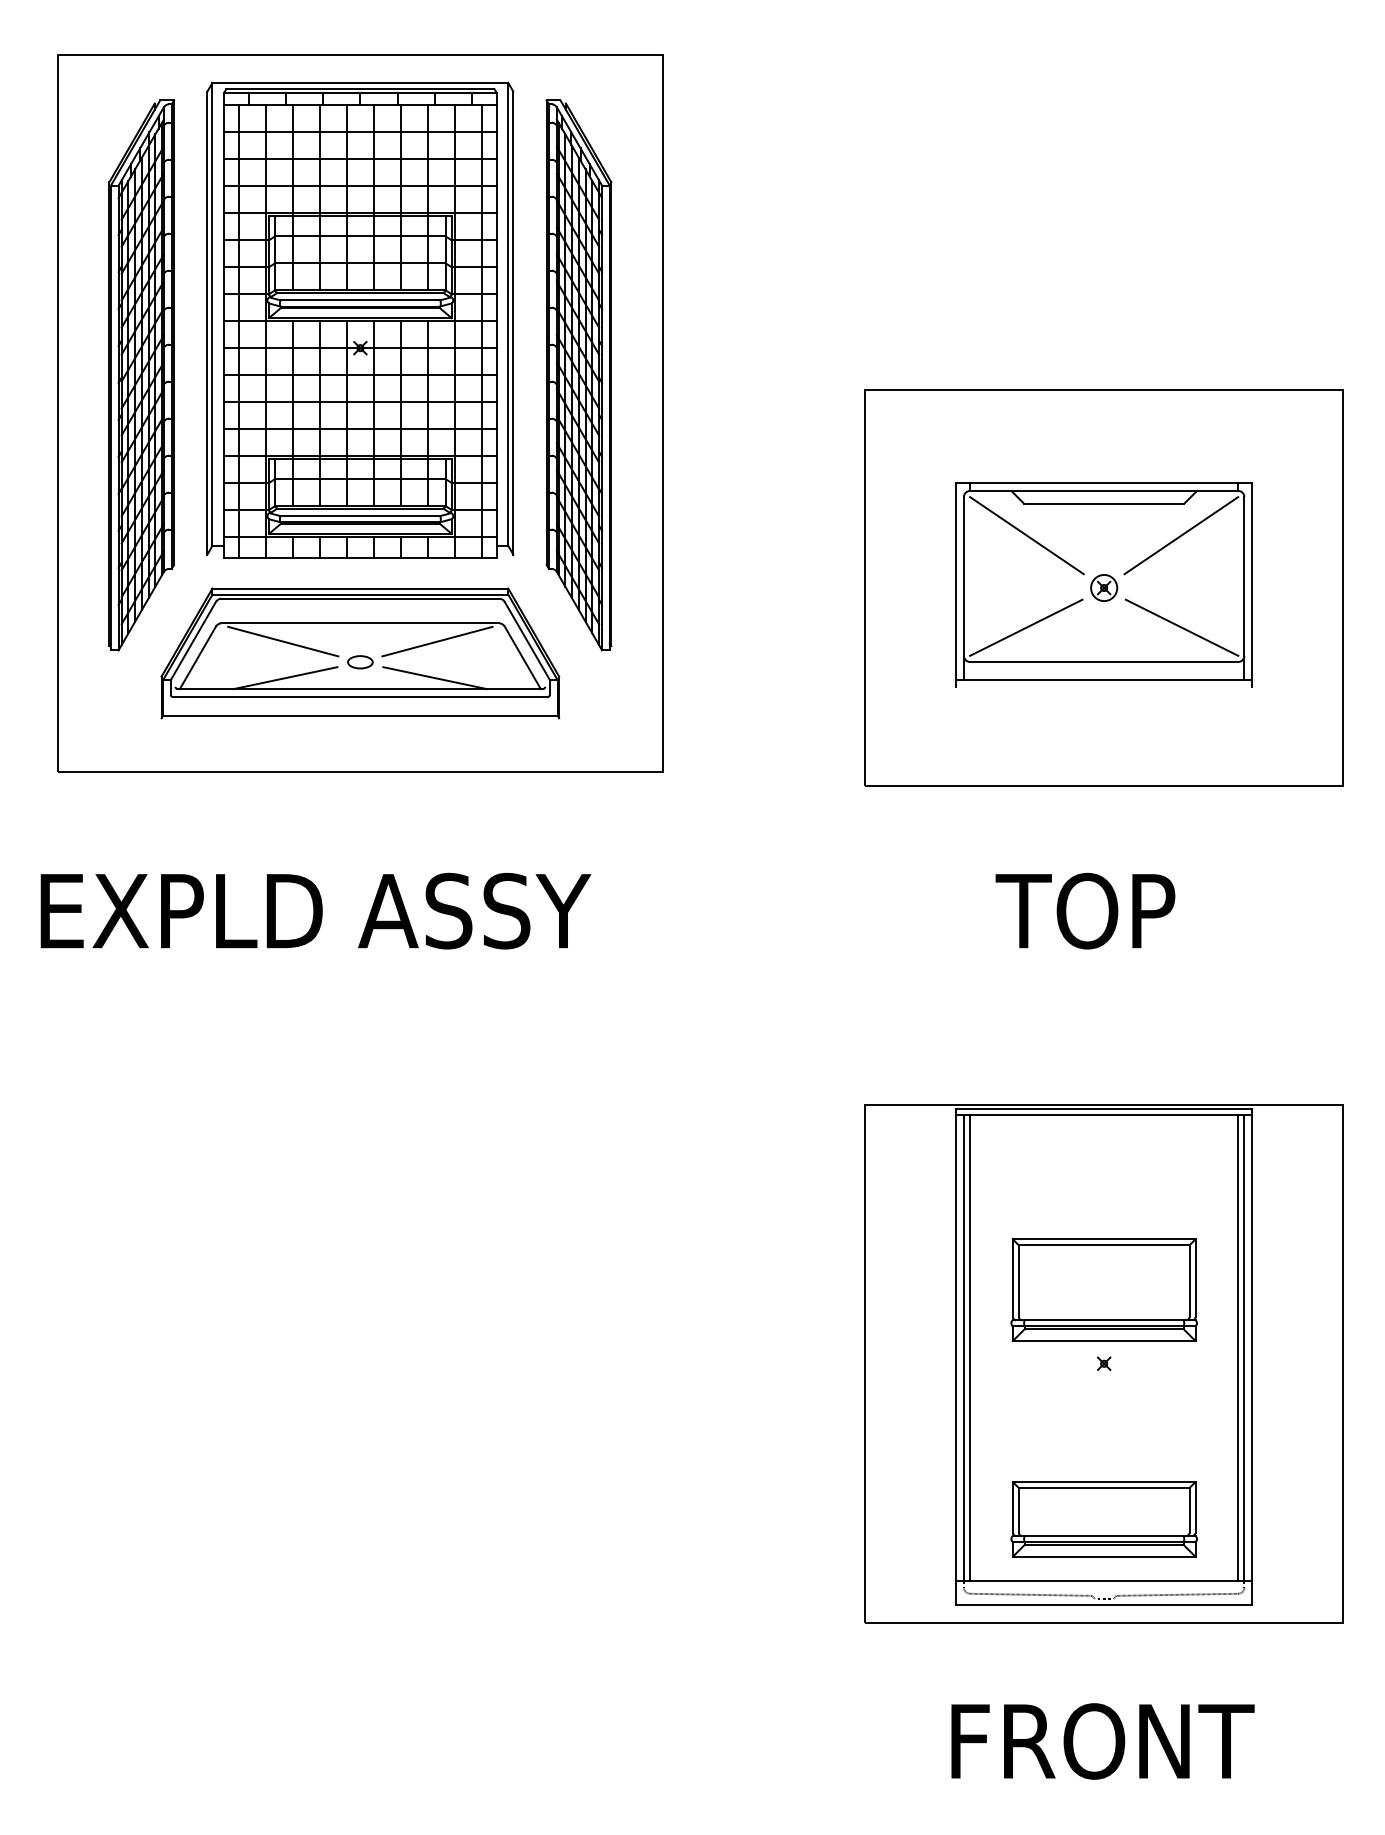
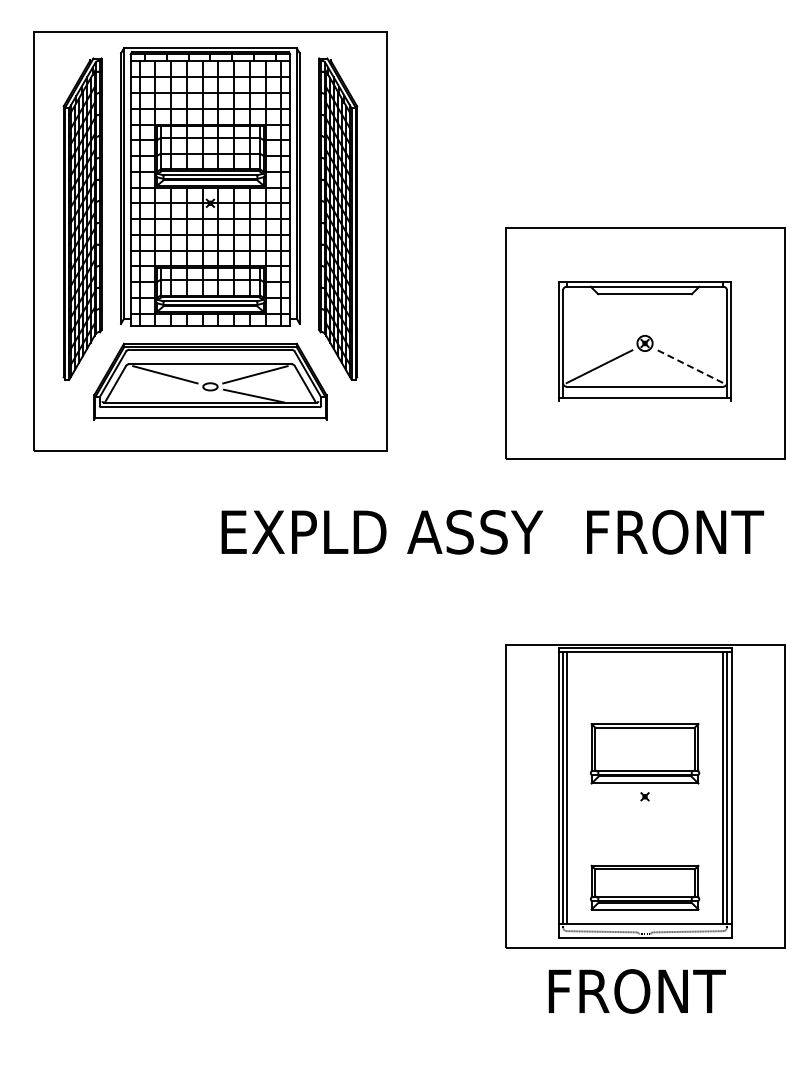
line: (1026, 535) -> (599, 312), removed
line: (1180, 535) -> (689, 312), removed
line: (1181, 627) -> (690, 366), solid -> dashed
line: (285, 677) -> (166, 395), removed
text: (315, 911) -> (382, 532), moved
text: (1151, 911) -> (672, 532), TOP -> FRONT
text: (1101, 1741) -> (636, 991), moved

